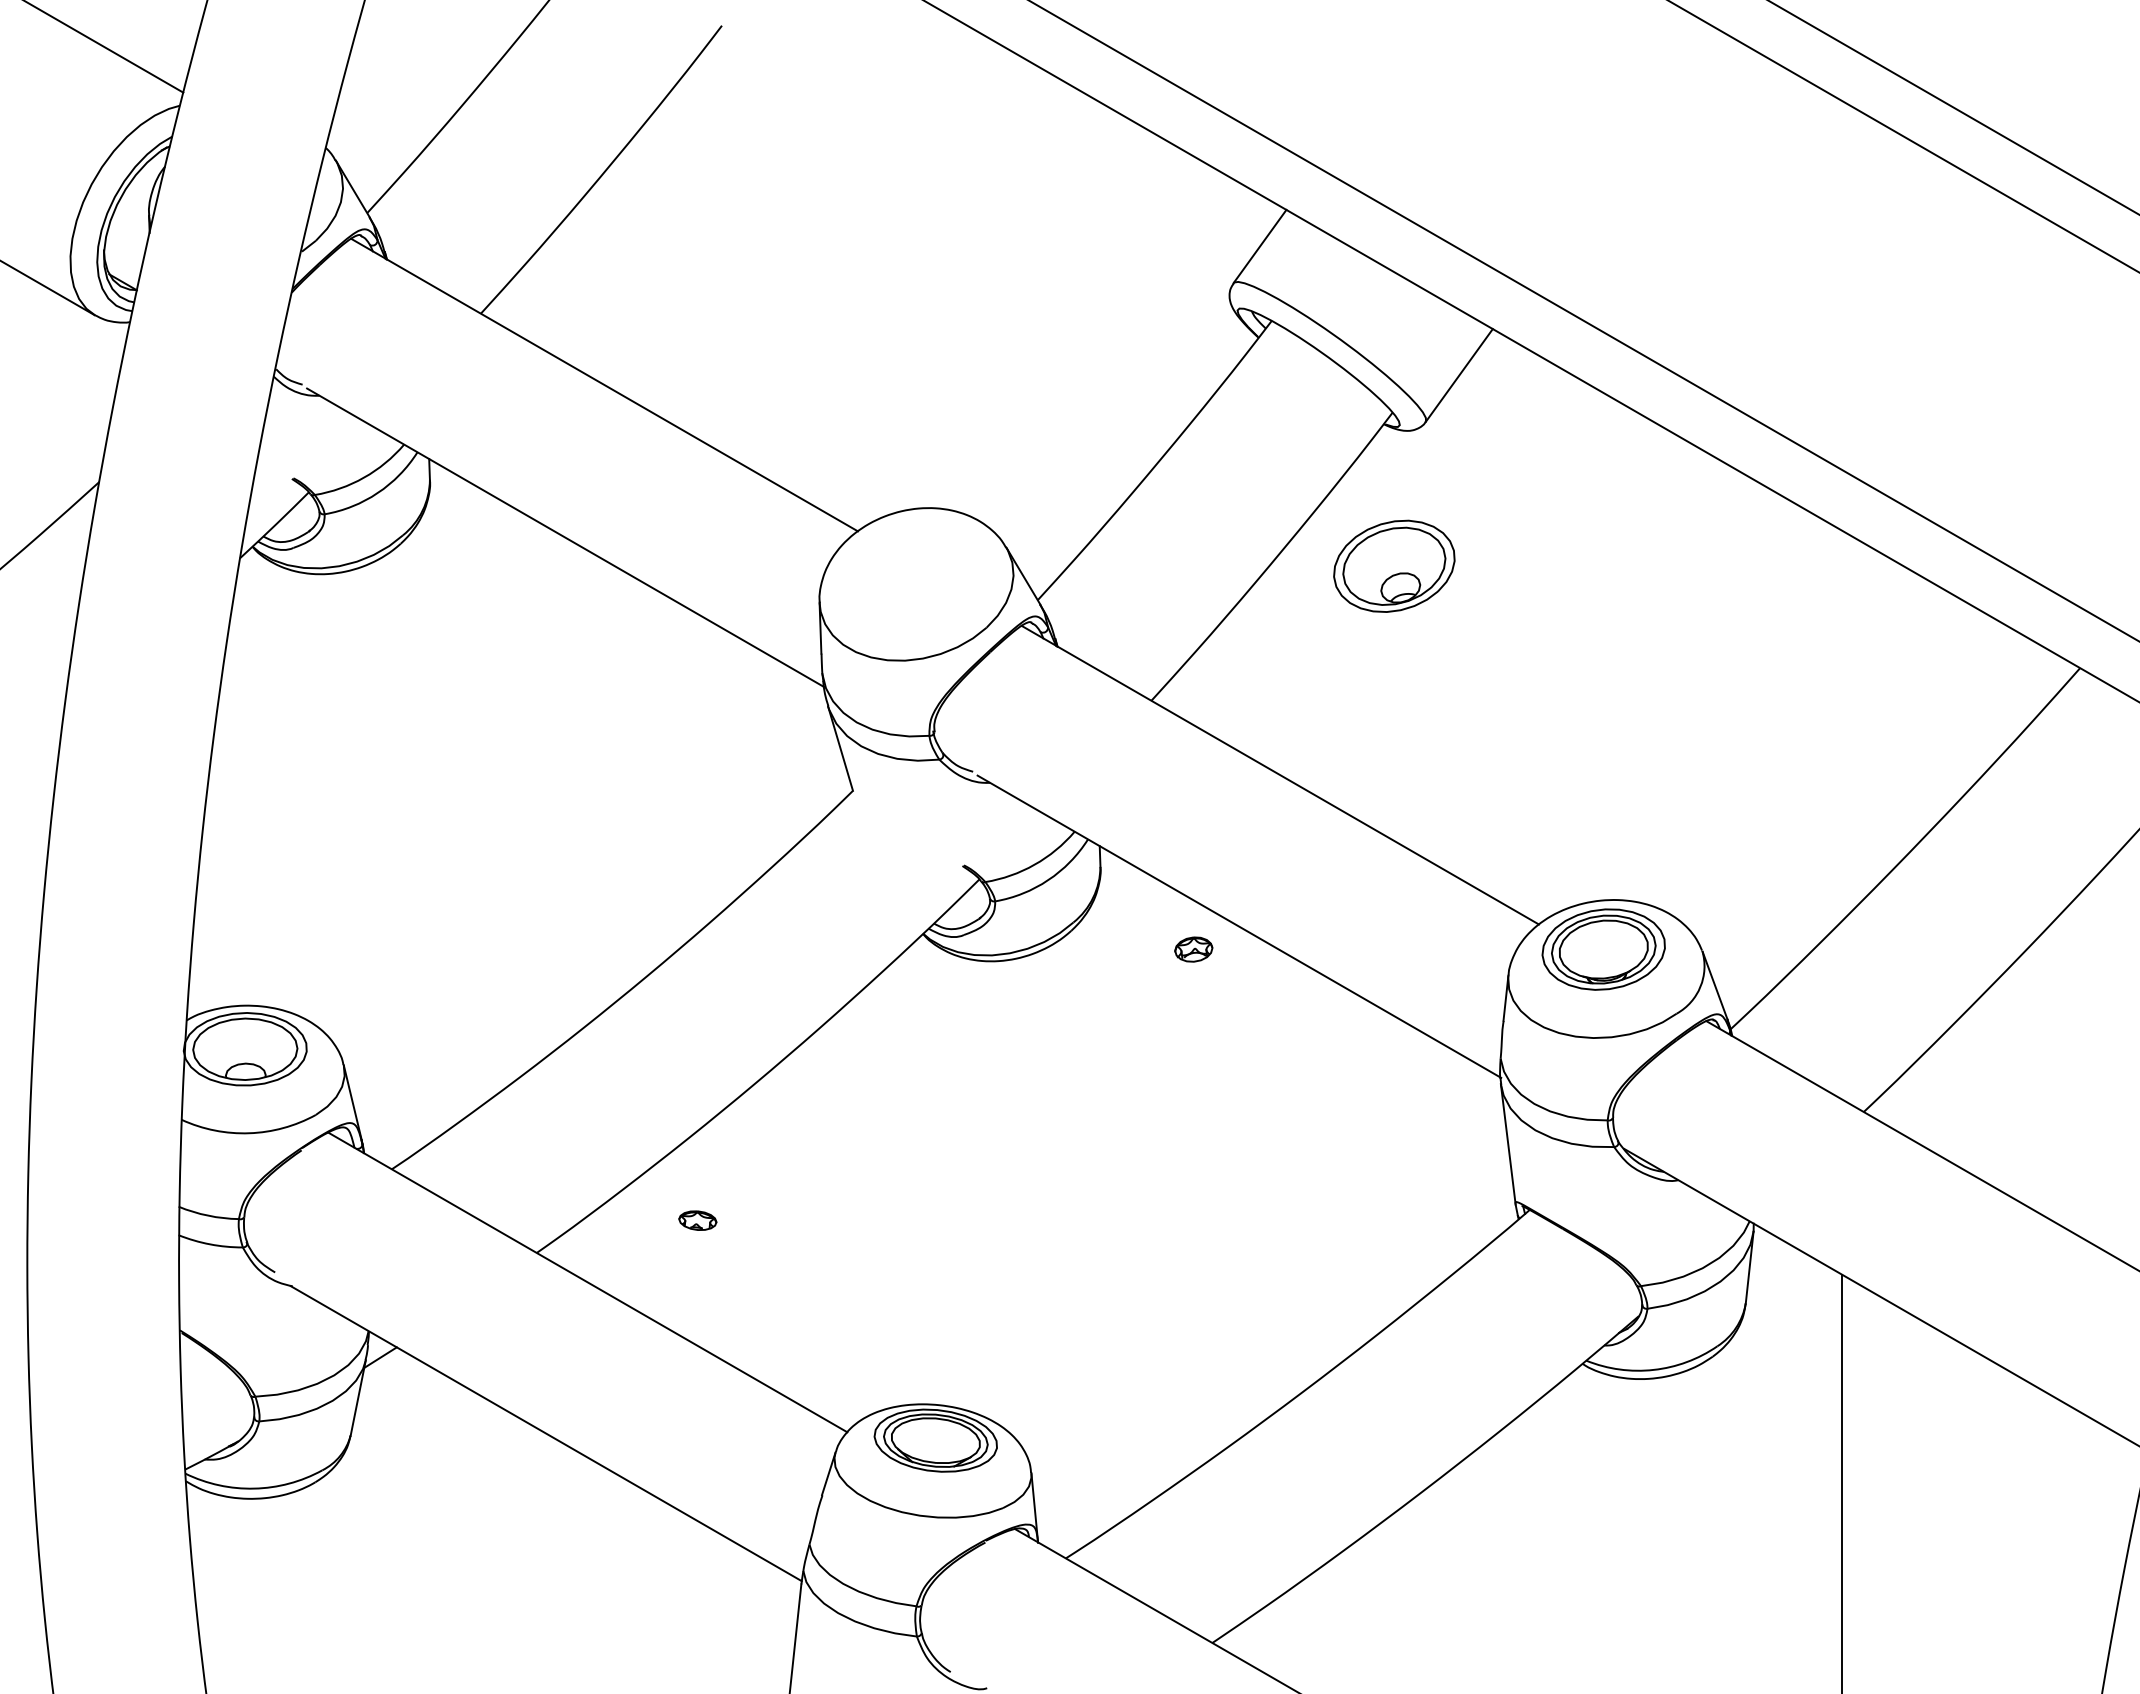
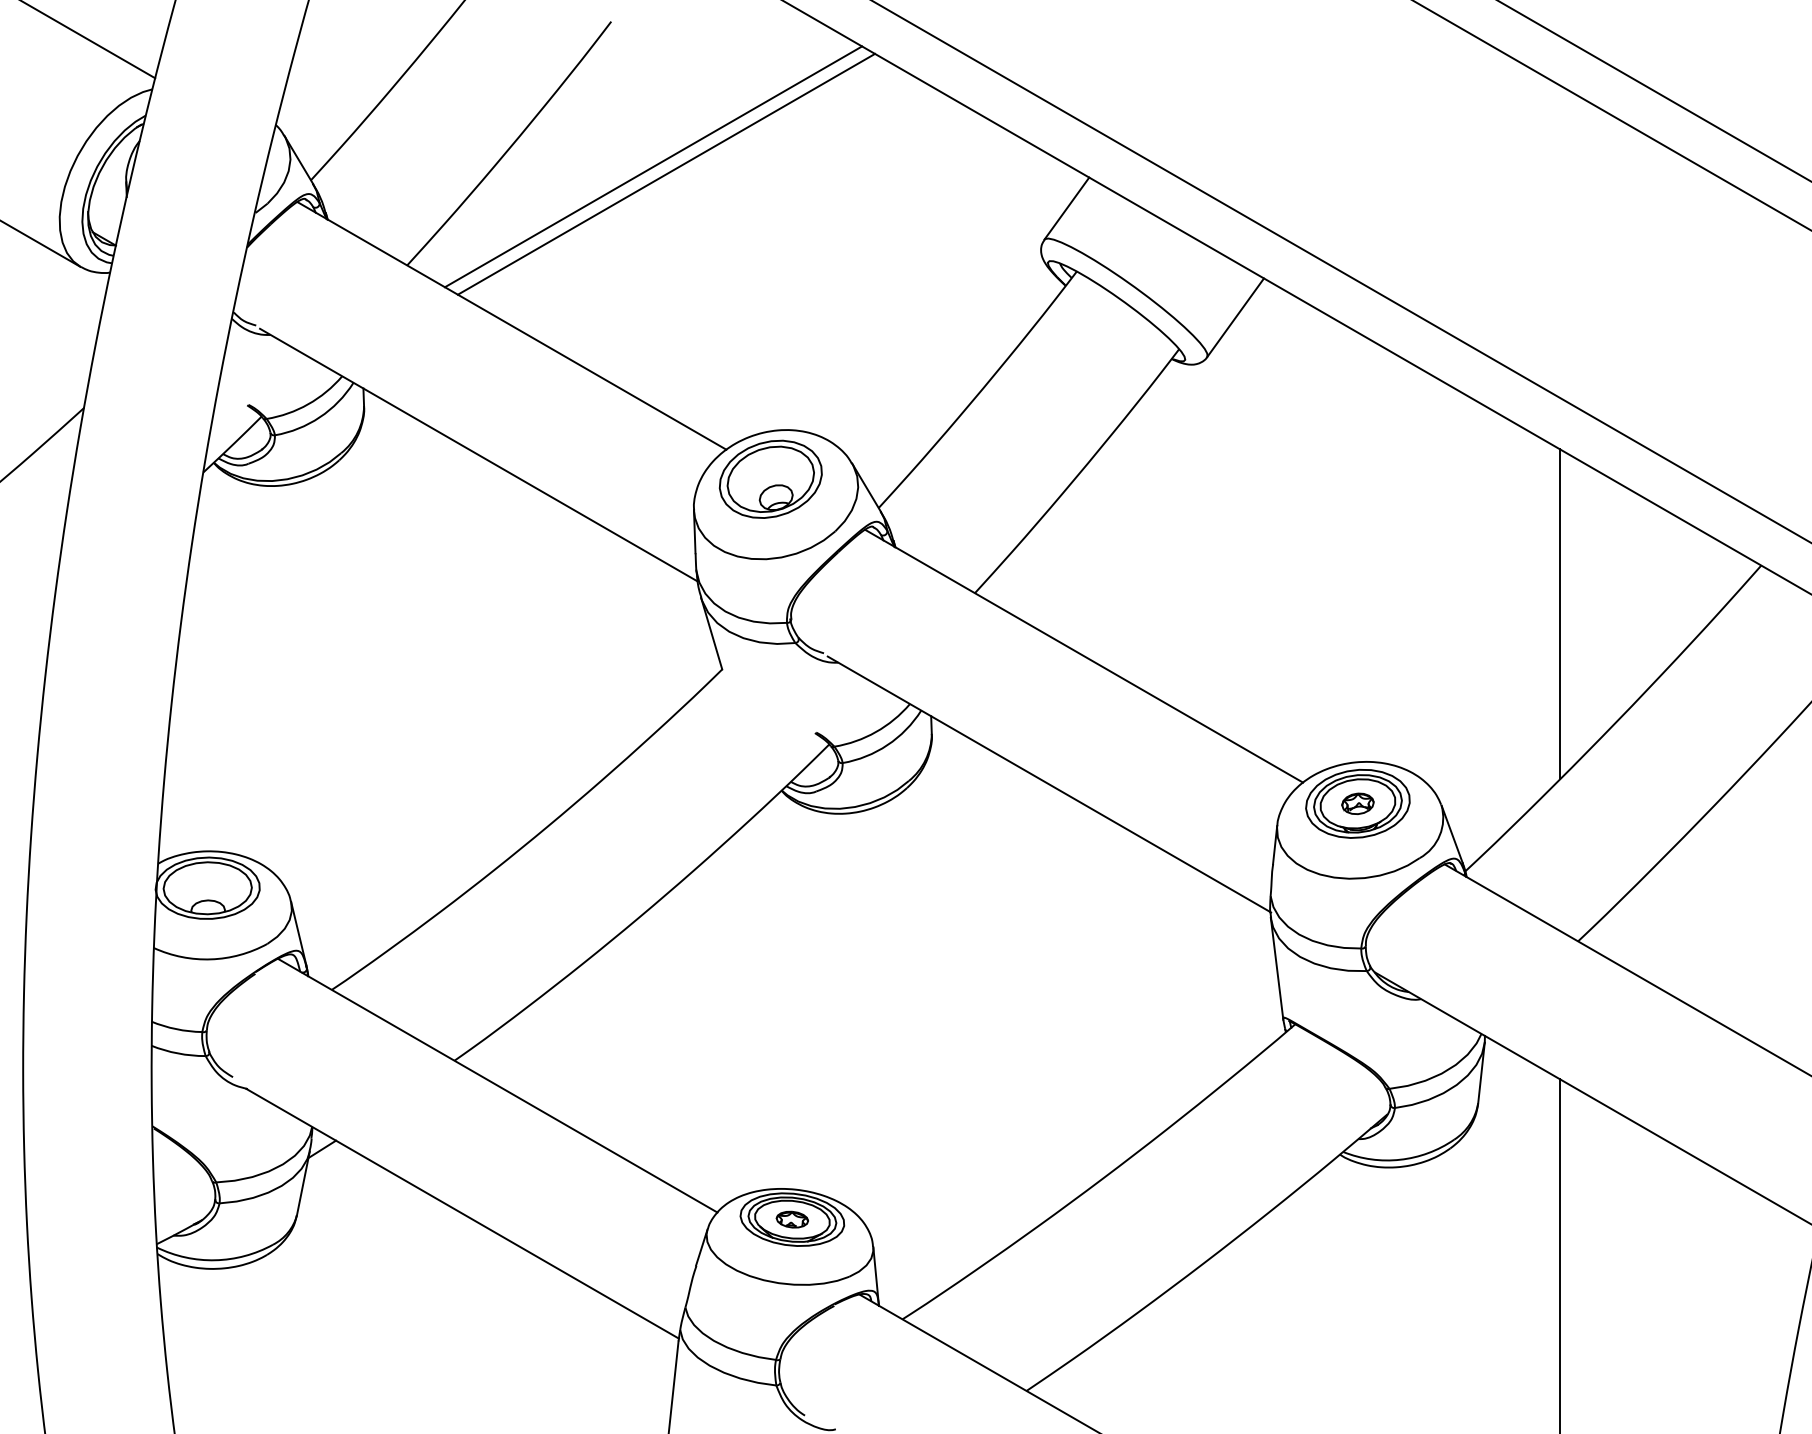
line: (771, 197) -> (653, 167), added
line: (786, 205) -> (665, 173), added
part: (1394, 565) -> (770, 478), moved
line: (1842, 725) -> (1560, 614), added
part: (1193, 949) -> (1357, 803), moved
part: (697, 1220) -> (792, 1219), moved

